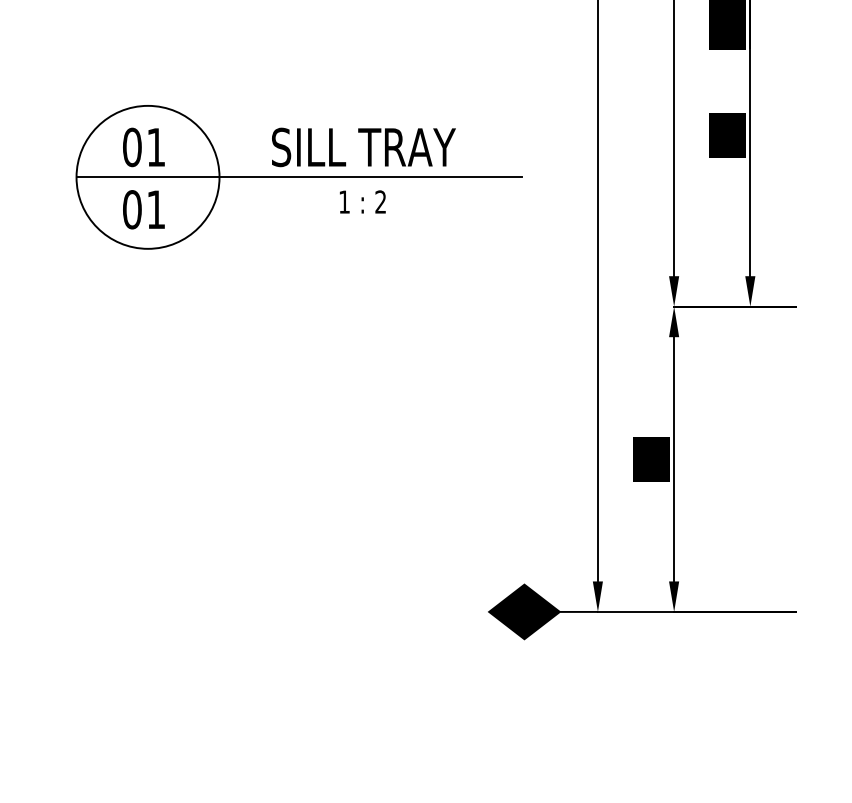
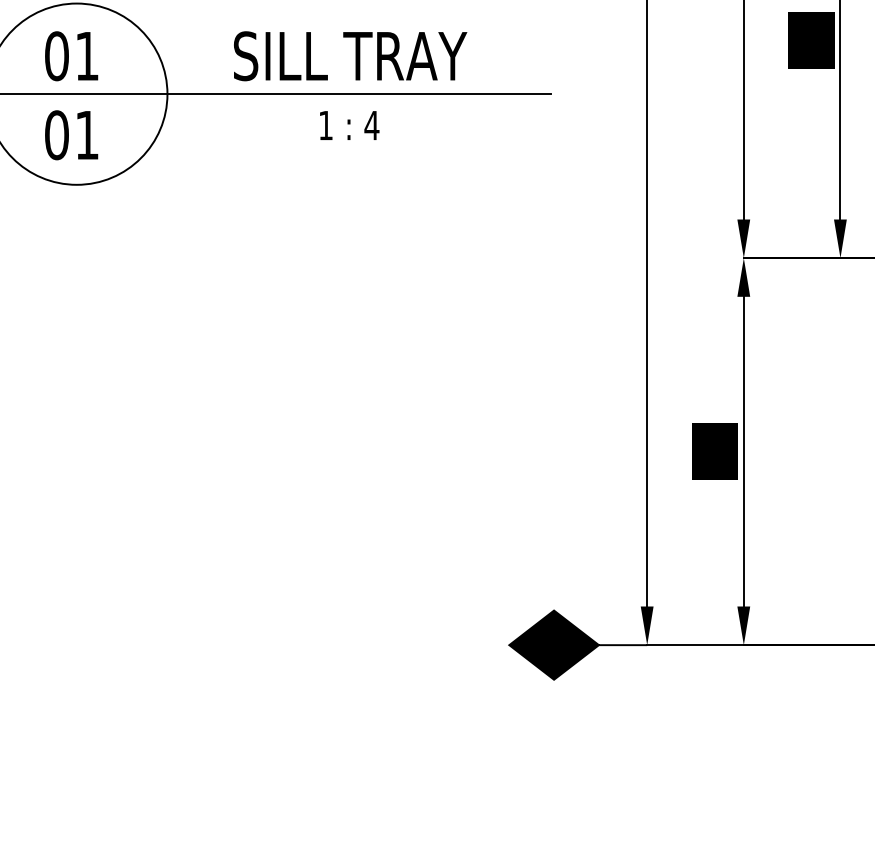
text: (380, 201) -> (371, 124), 2 -> 4

